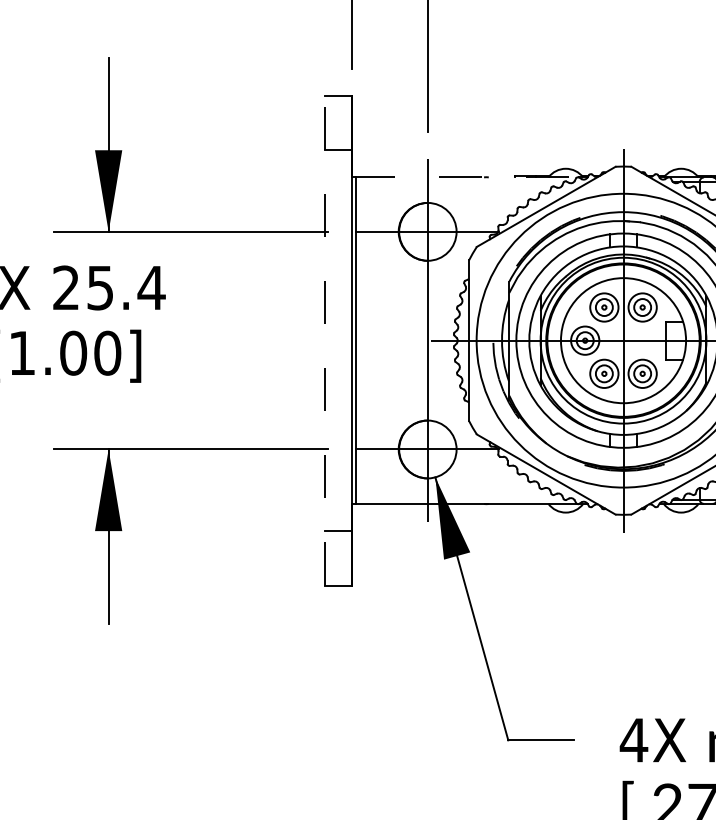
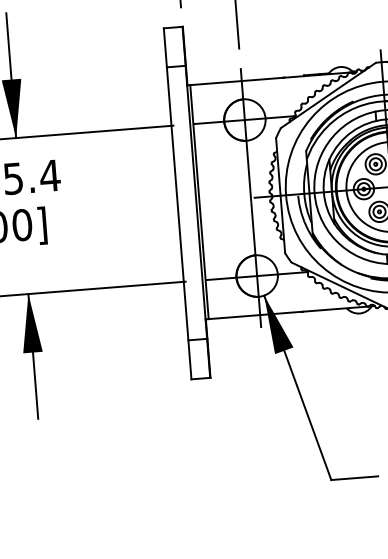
line: (464, 177) -> (268, 79), dashed -> solid
line: (325, 340) -> (177, 203), dashed -> solid

